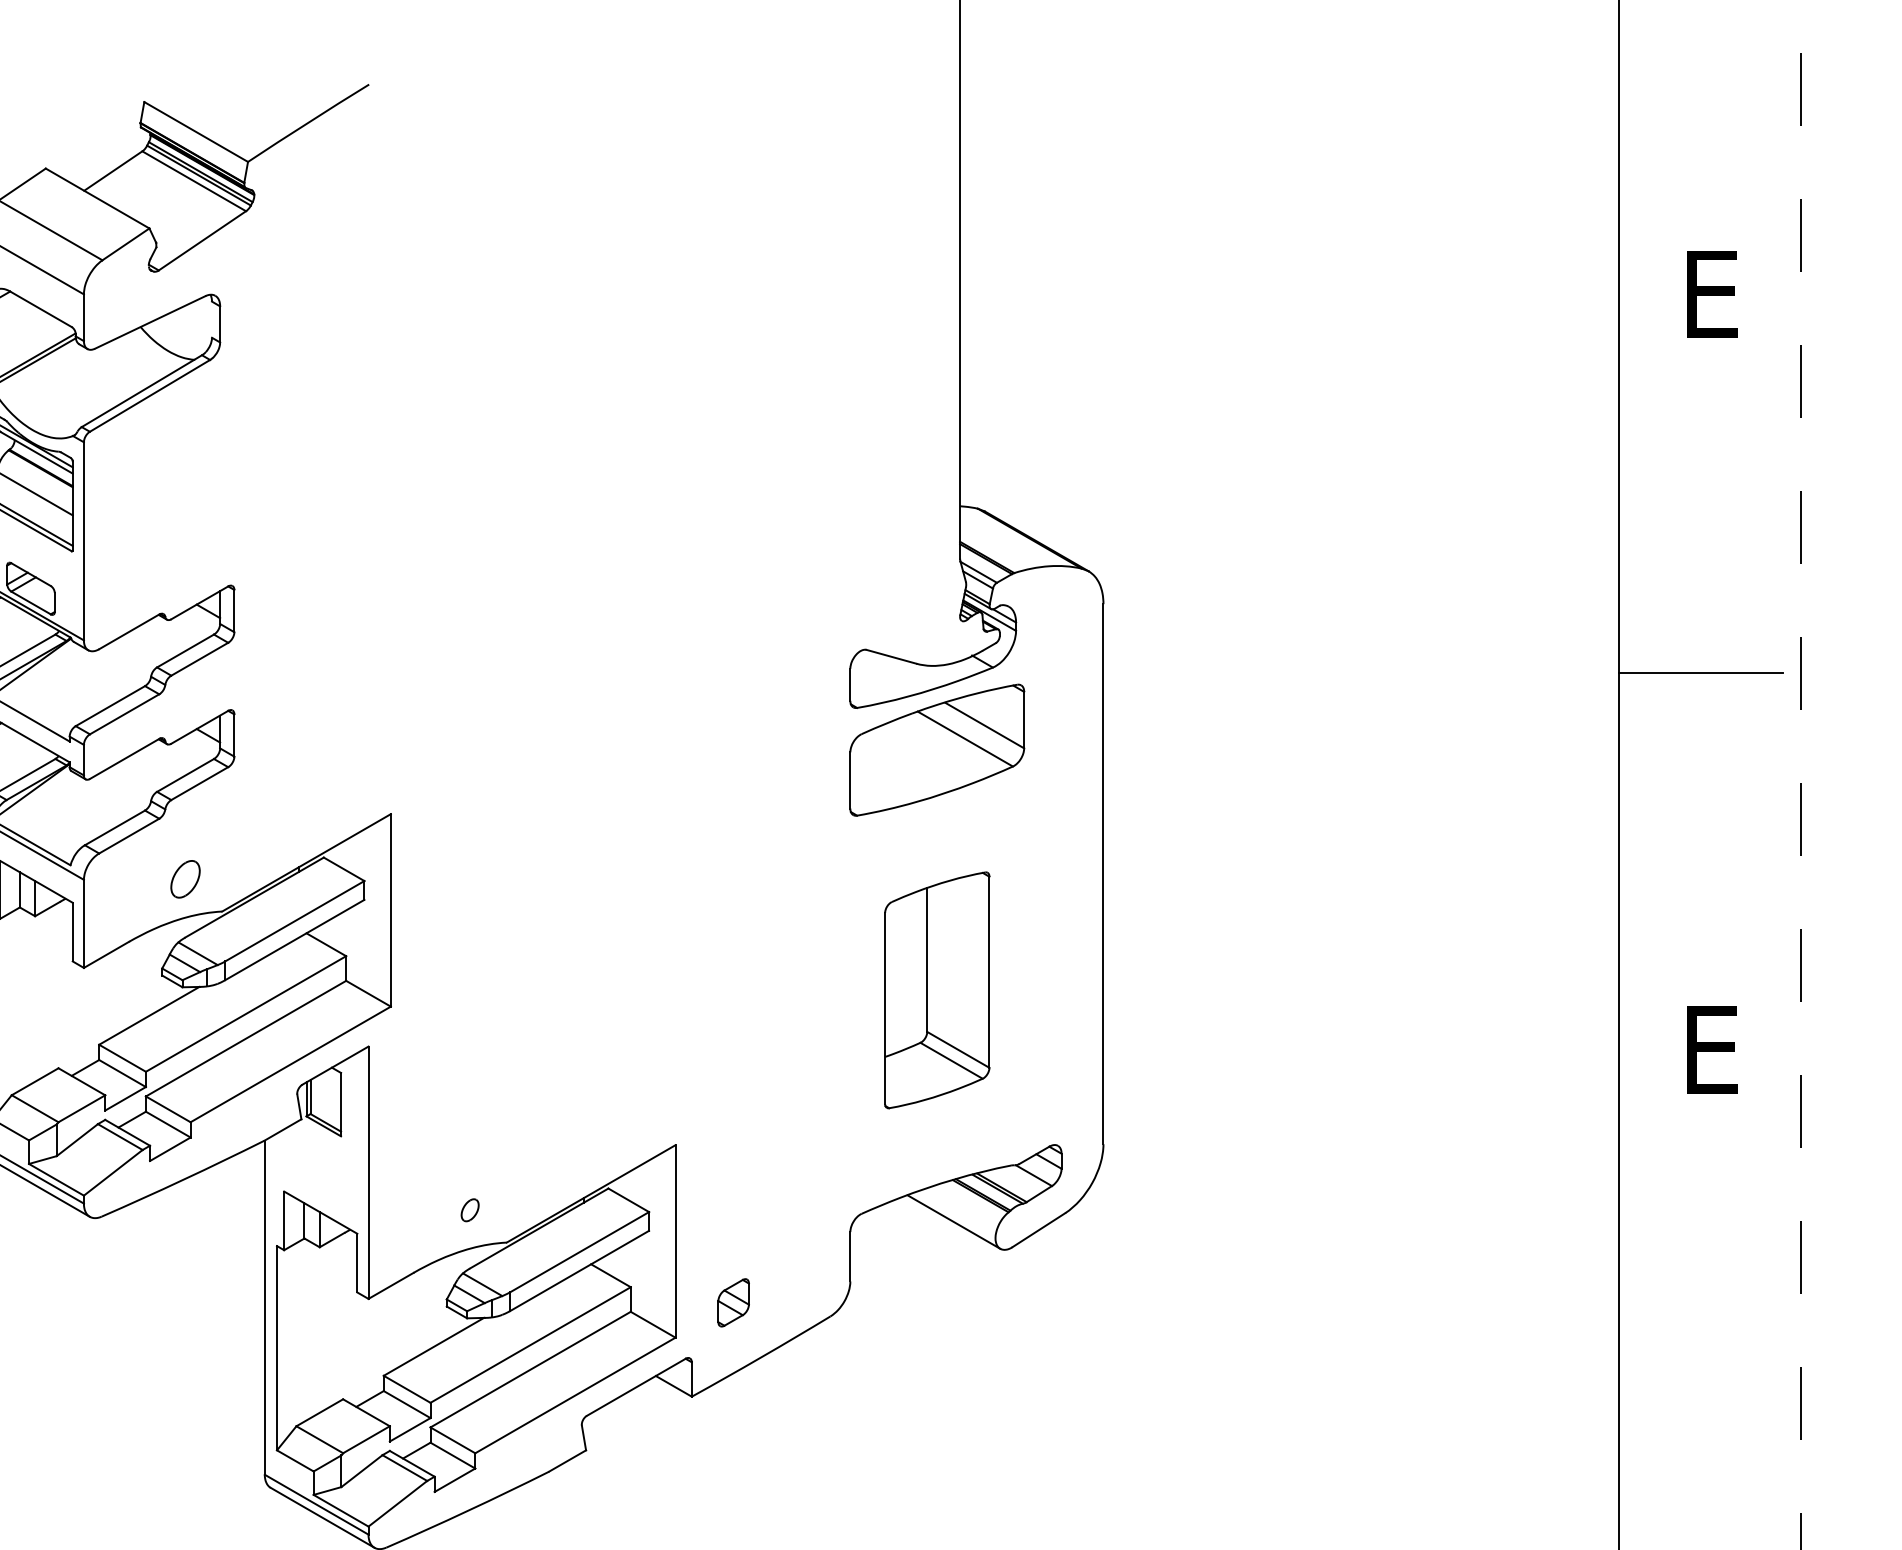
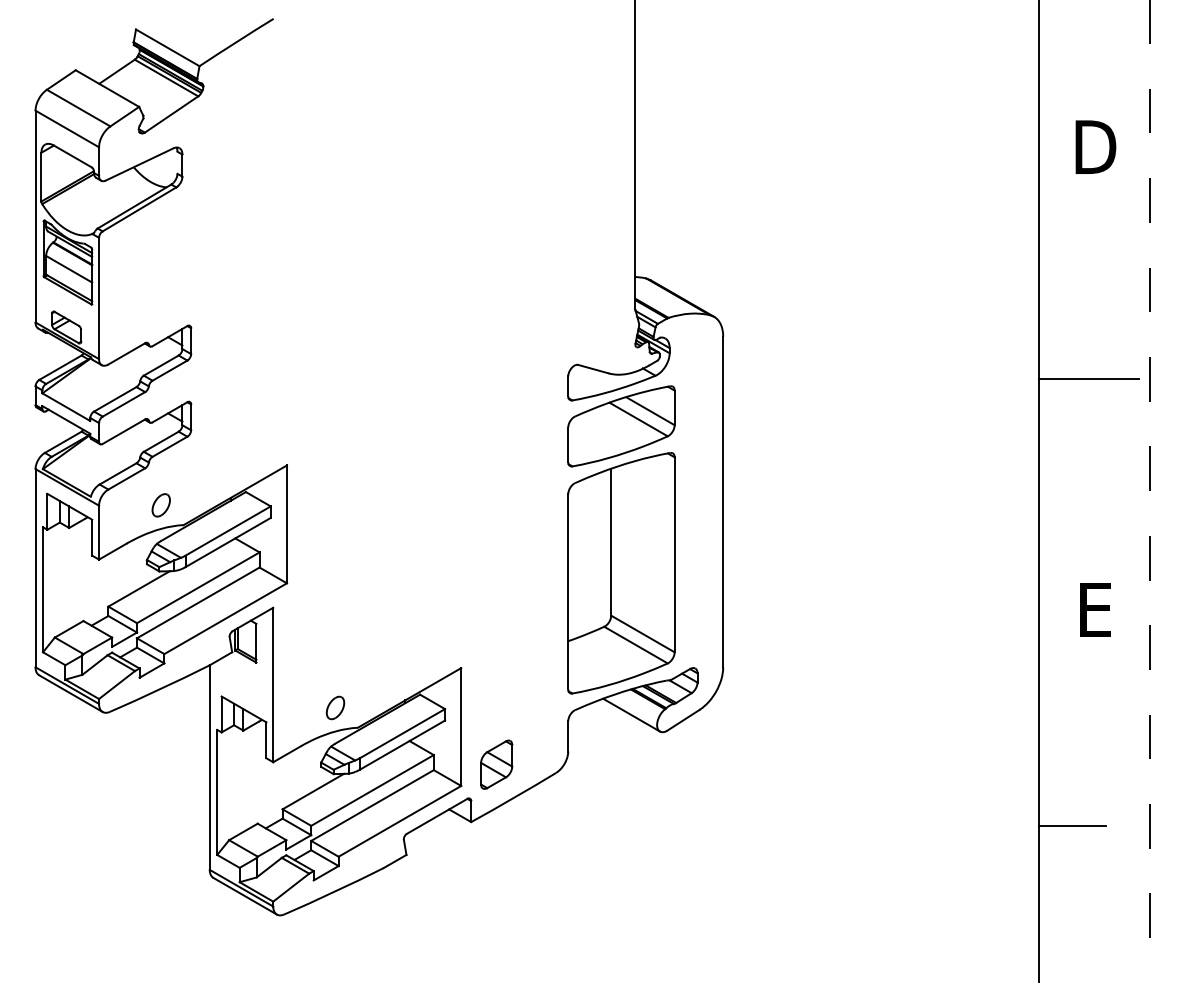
text: (1711, 293) -> (1095, 146), E -> D
part: (937, 990) -> (621, 573), size x1.67
part: (470, 1209) -> (335, 707), size x1.67
part: (733, 1302) -> (496, 764), size x1.67
line: (1672, 1403) -> (1071, 826), added

